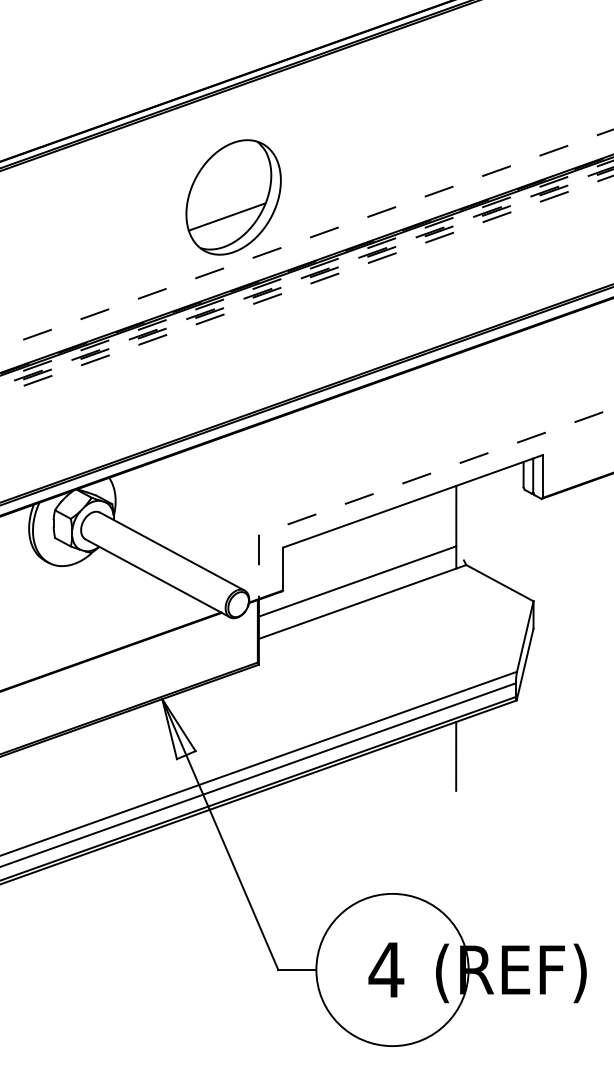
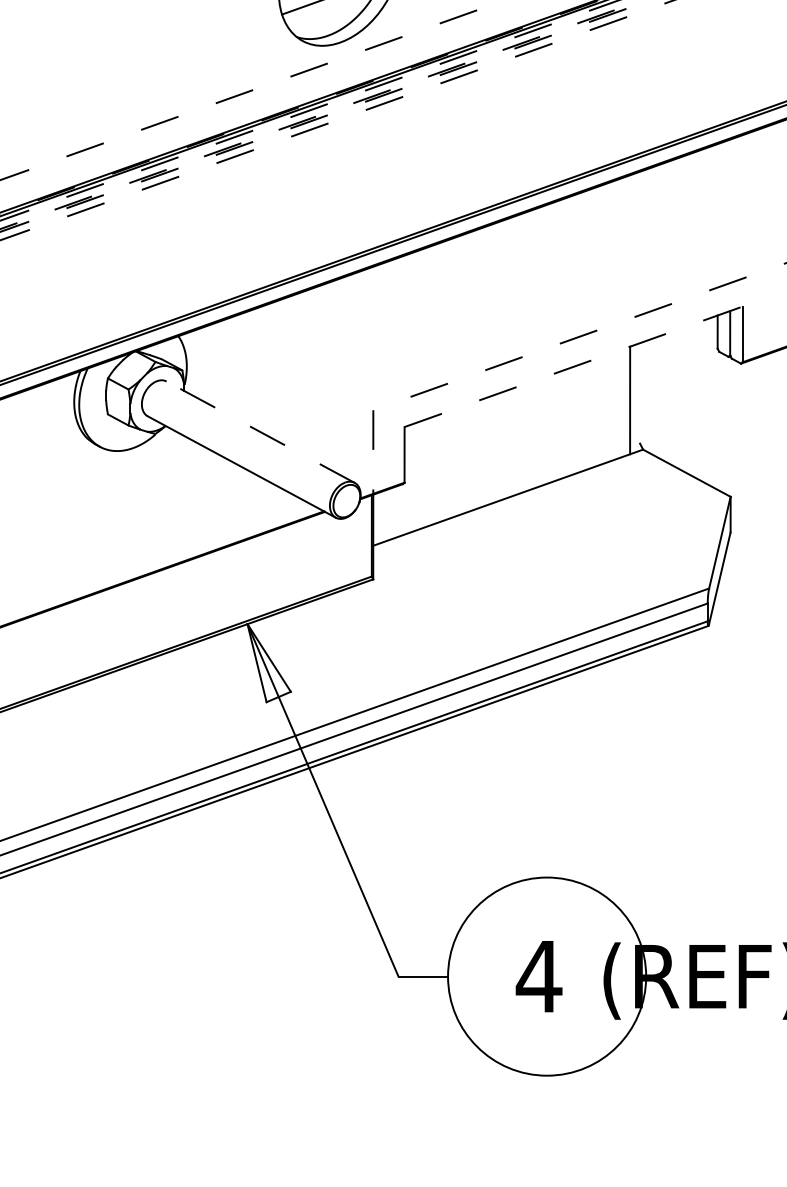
line: (412, 501) -> (573, 366), solid -> dashed
line: (171, 551) -> (259, 432), solid -> dashed
line: (357, 581) -> (501, 471), removed
line: (456, 756) -> (630, 698), removed

